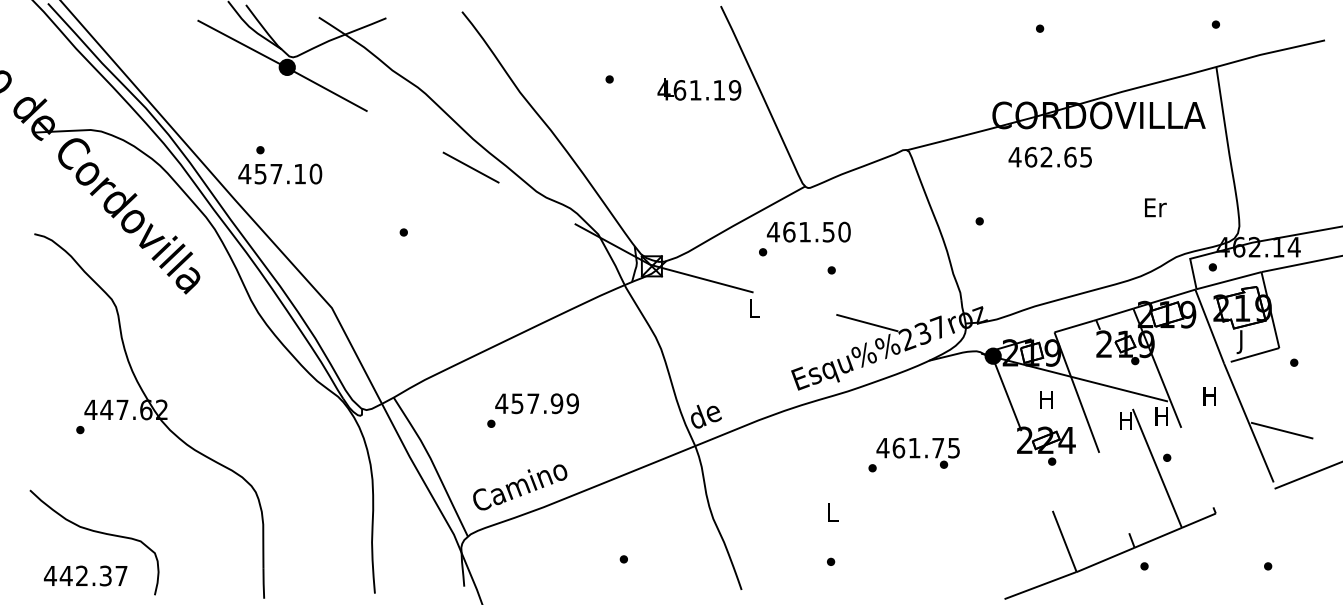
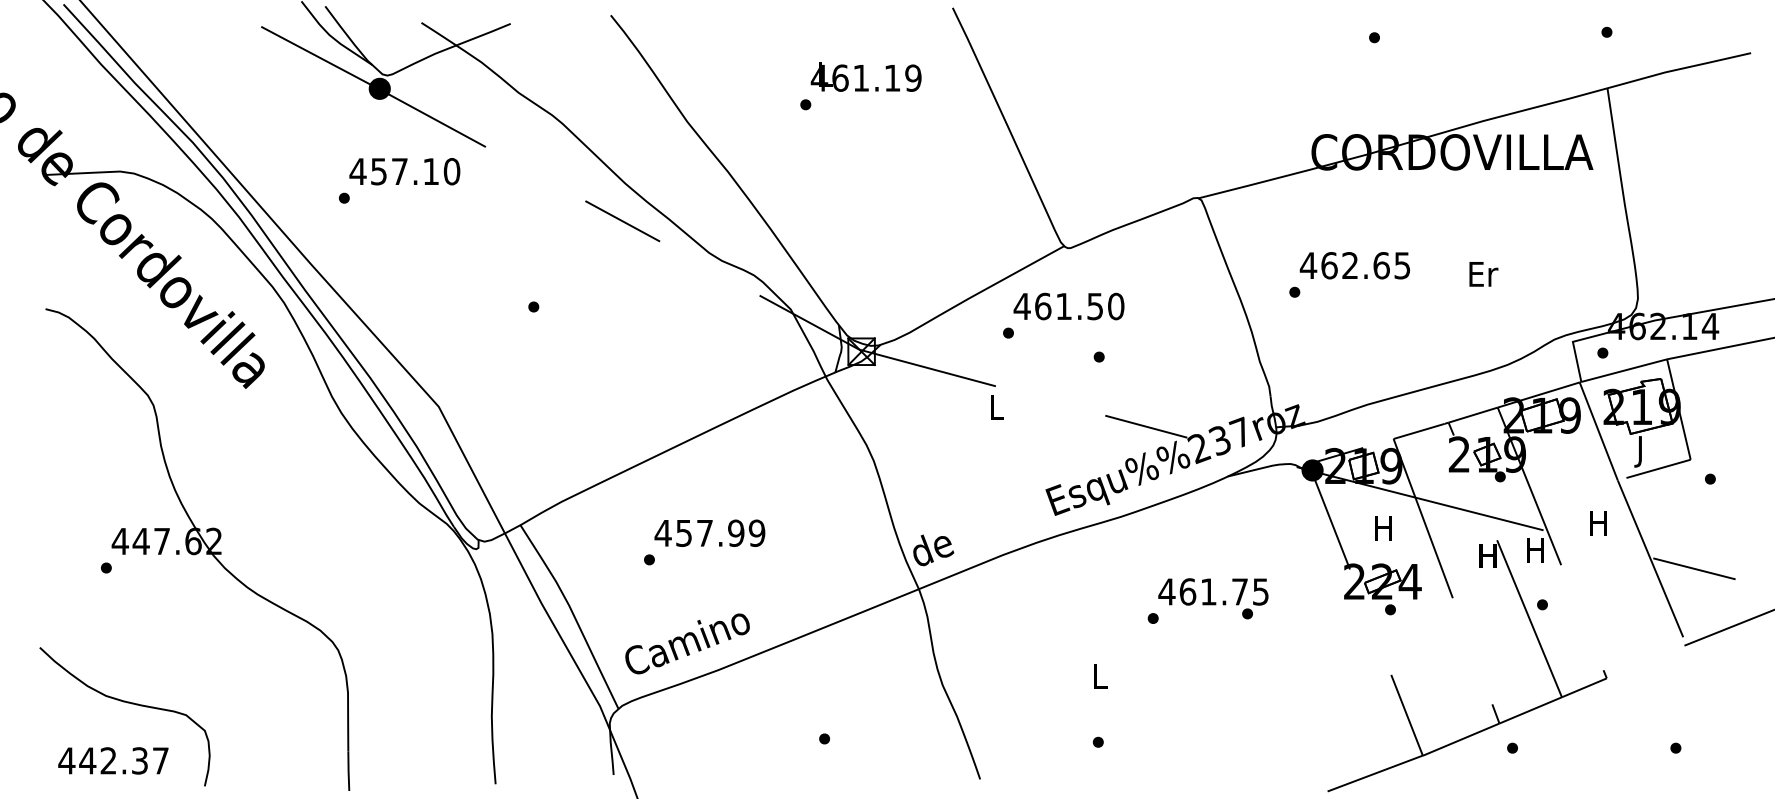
text: (699, 89) -> (866, 77), moved
text: (1049, 156) -> (1353, 264), moved
text: (280, 173) -> (405, 170), moved
text: (1155, 207) -> (1483, 273), moved

